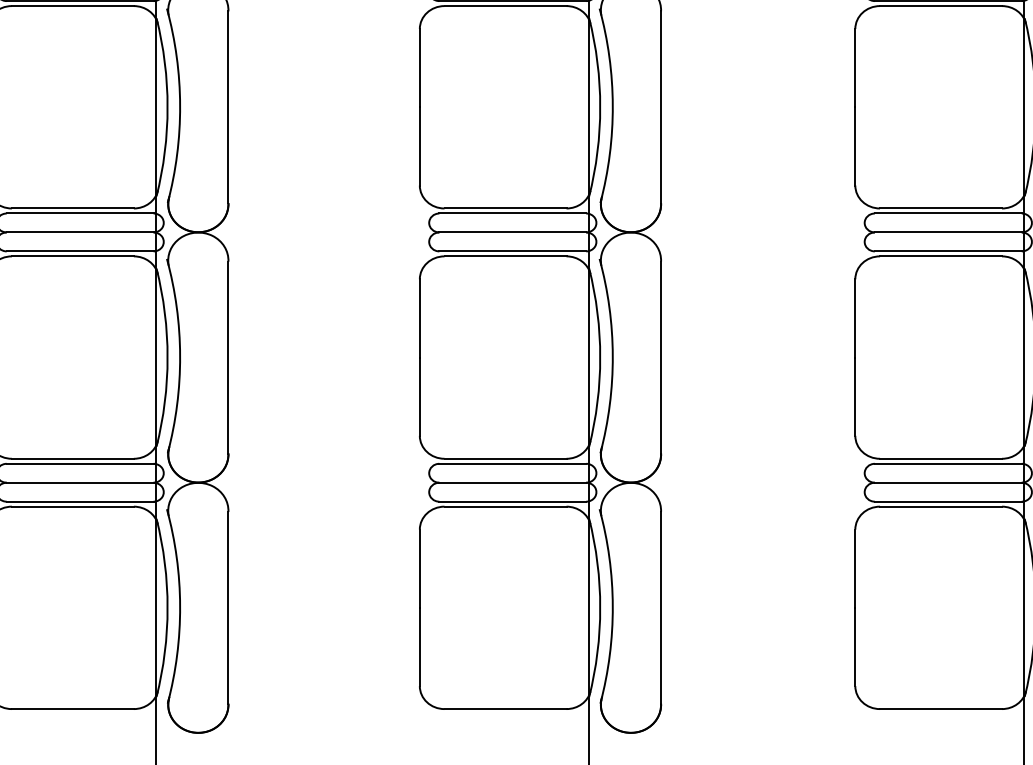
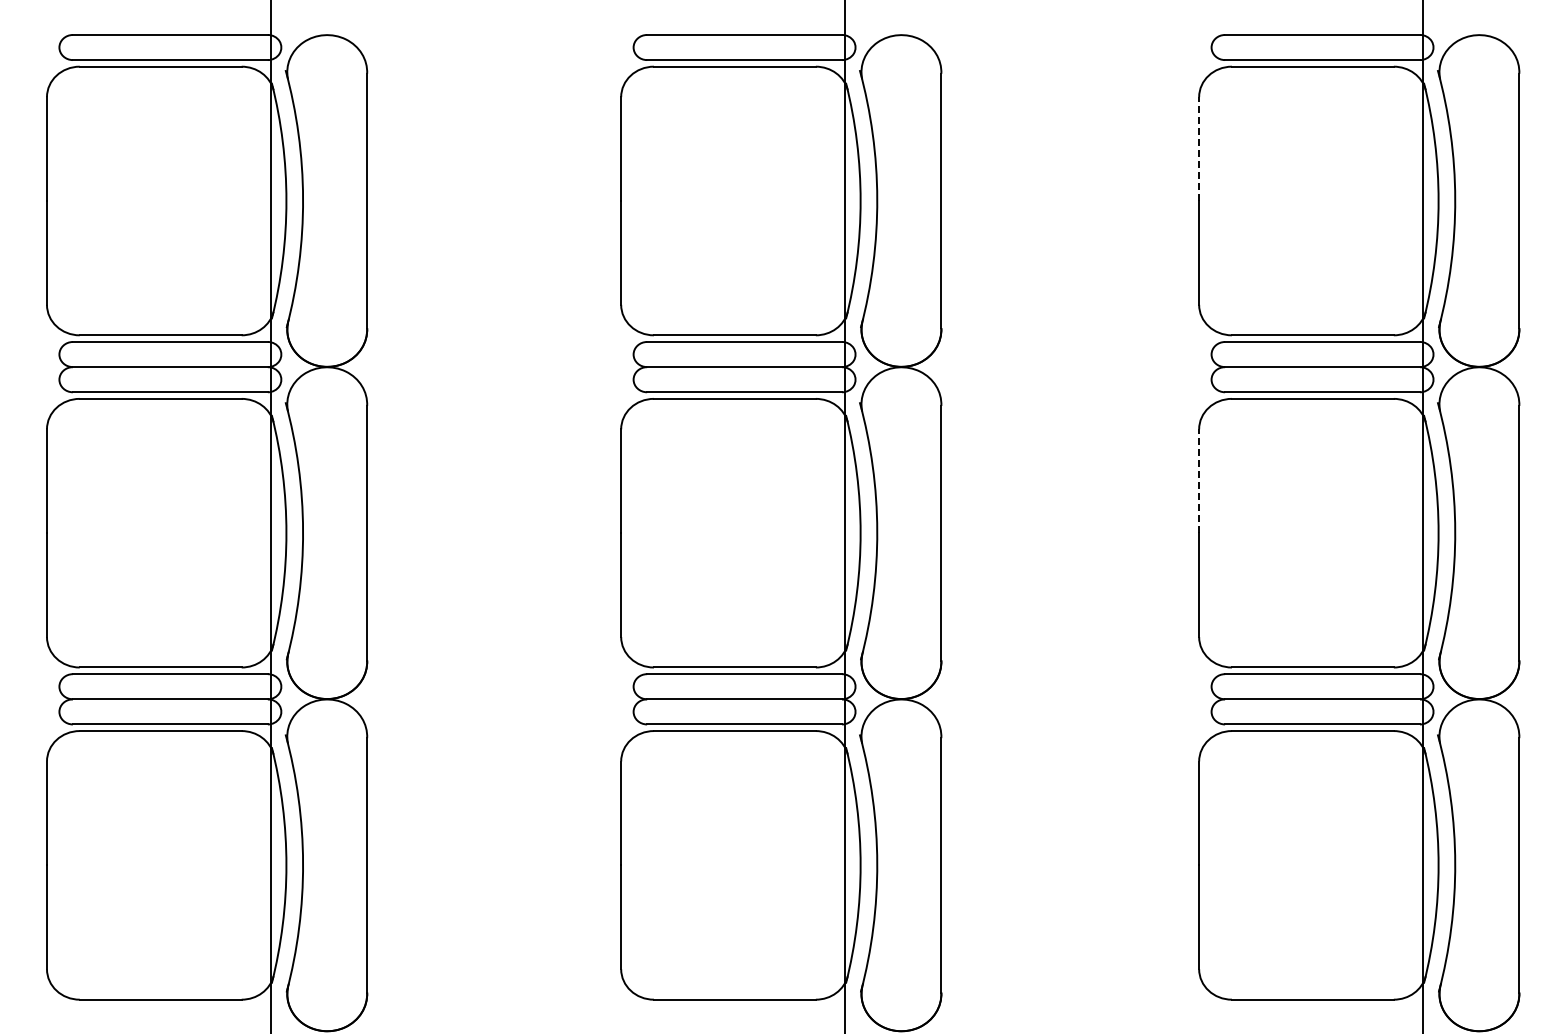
line: (855, 68) -> (1199, 149), solid -> dashed
line: (855, 318) -> (1199, 481), solid -> dashed

